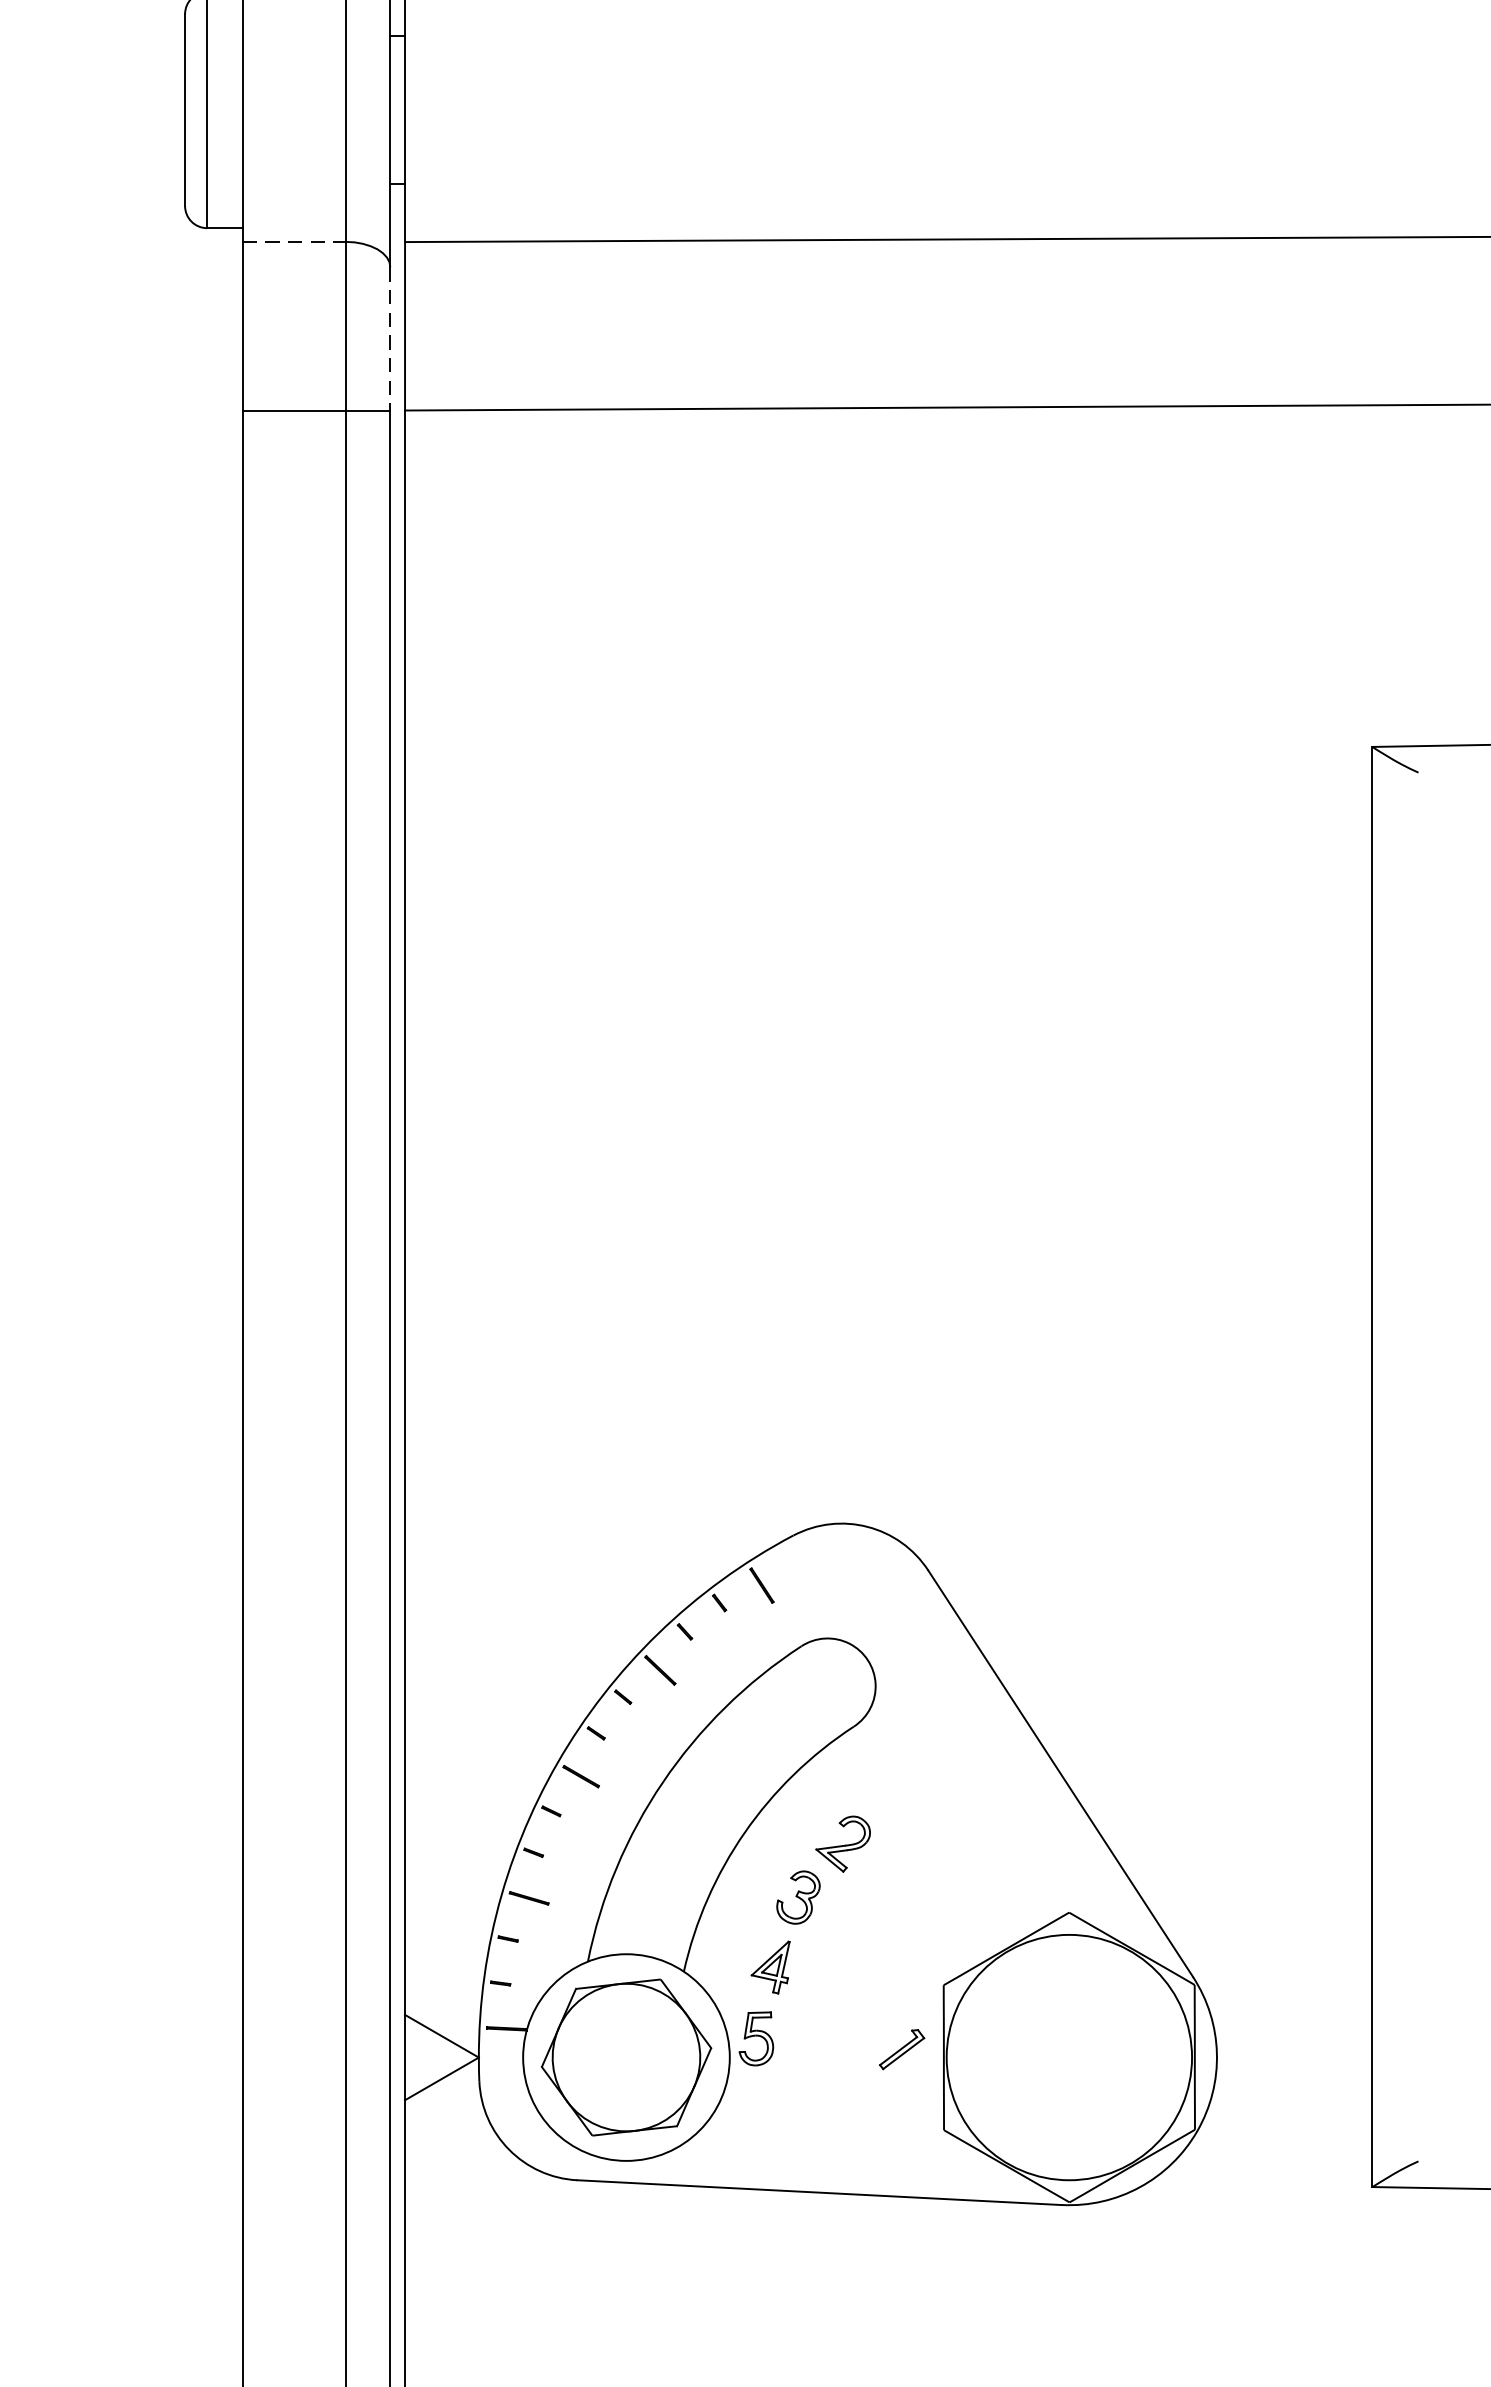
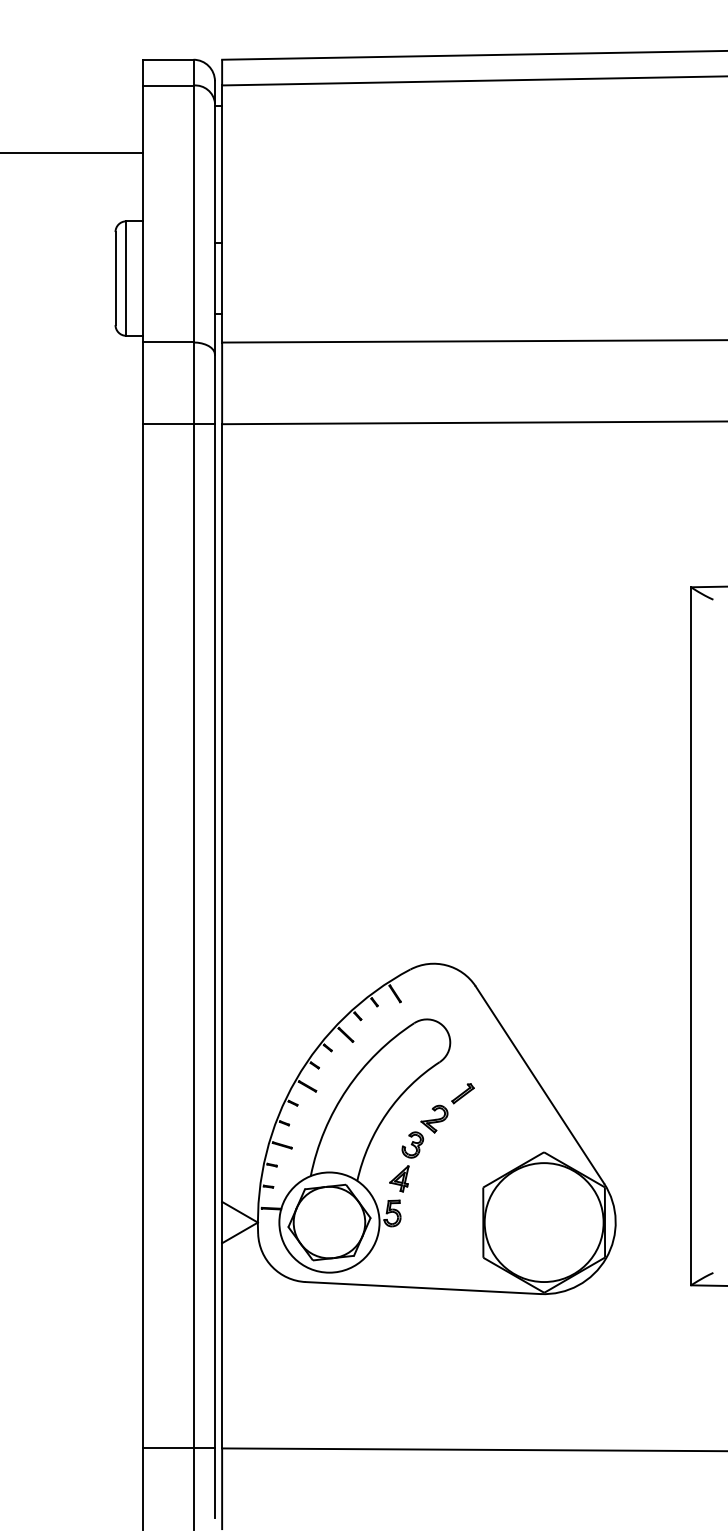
line: (294, 241) -> (168, 342), dashed -> solid
line: (389, 338) -> (214, 389), dashed -> solid
part: (900, 2049) -> (462, 1093), moved

